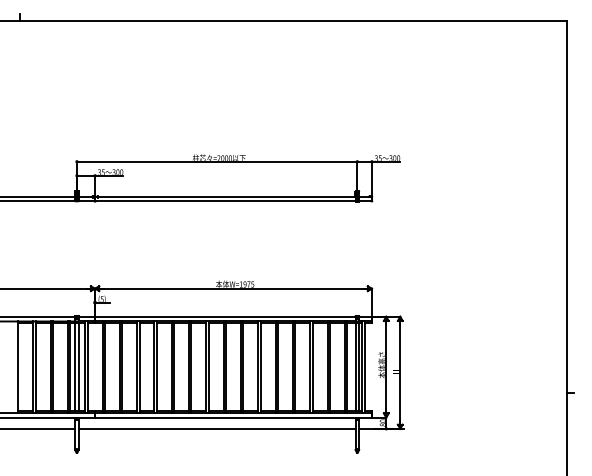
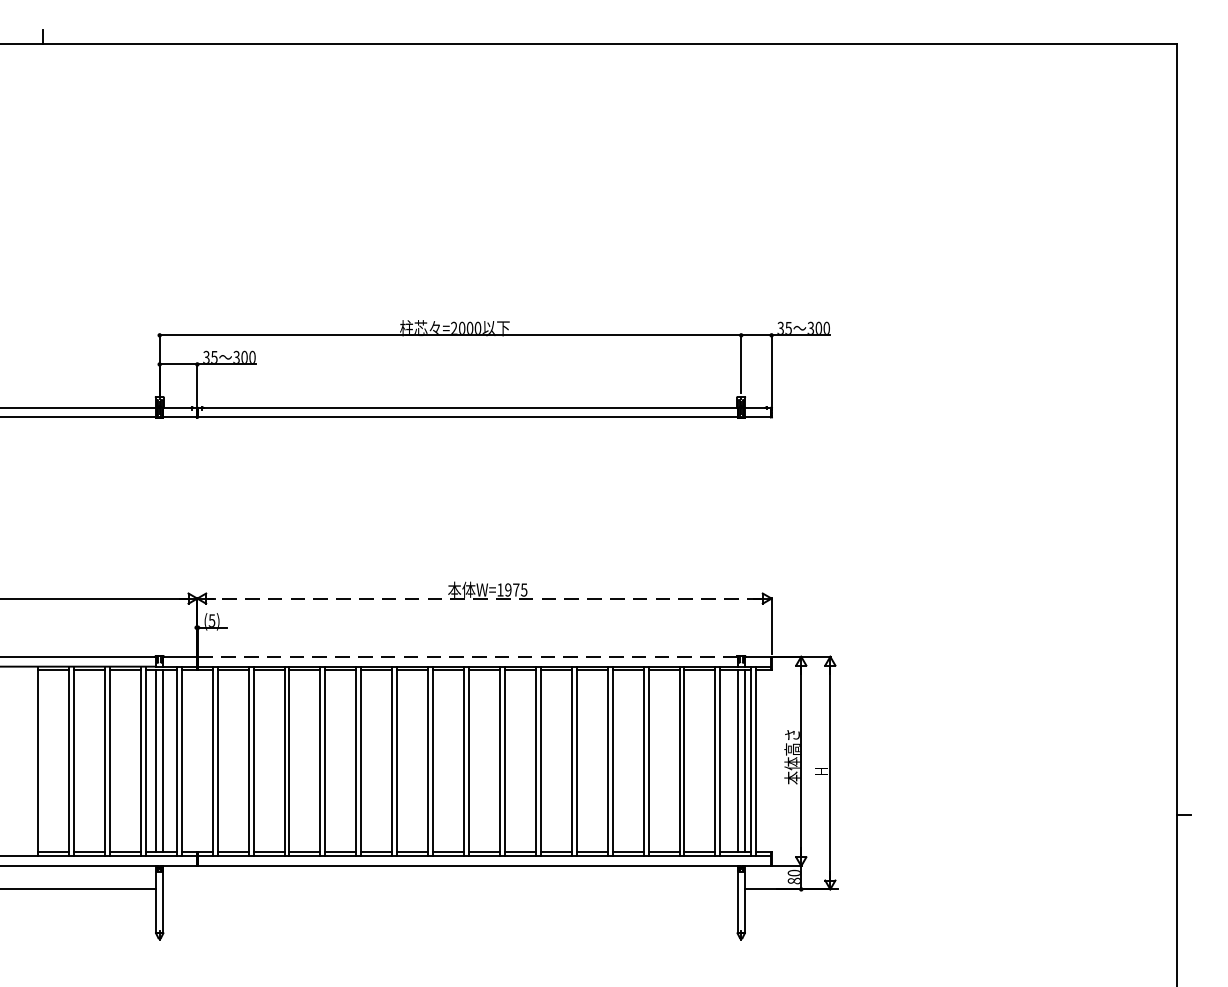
line: (233, 288) -> (484, 598), solid -> dashed
line: (225, 316) -> (467, 656), solid -> dashed
line: (216, 428) -> (449, 888), removed

